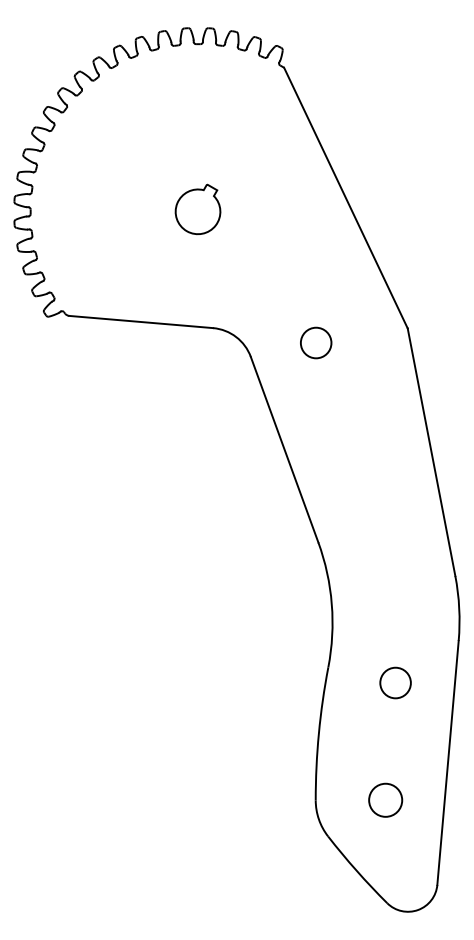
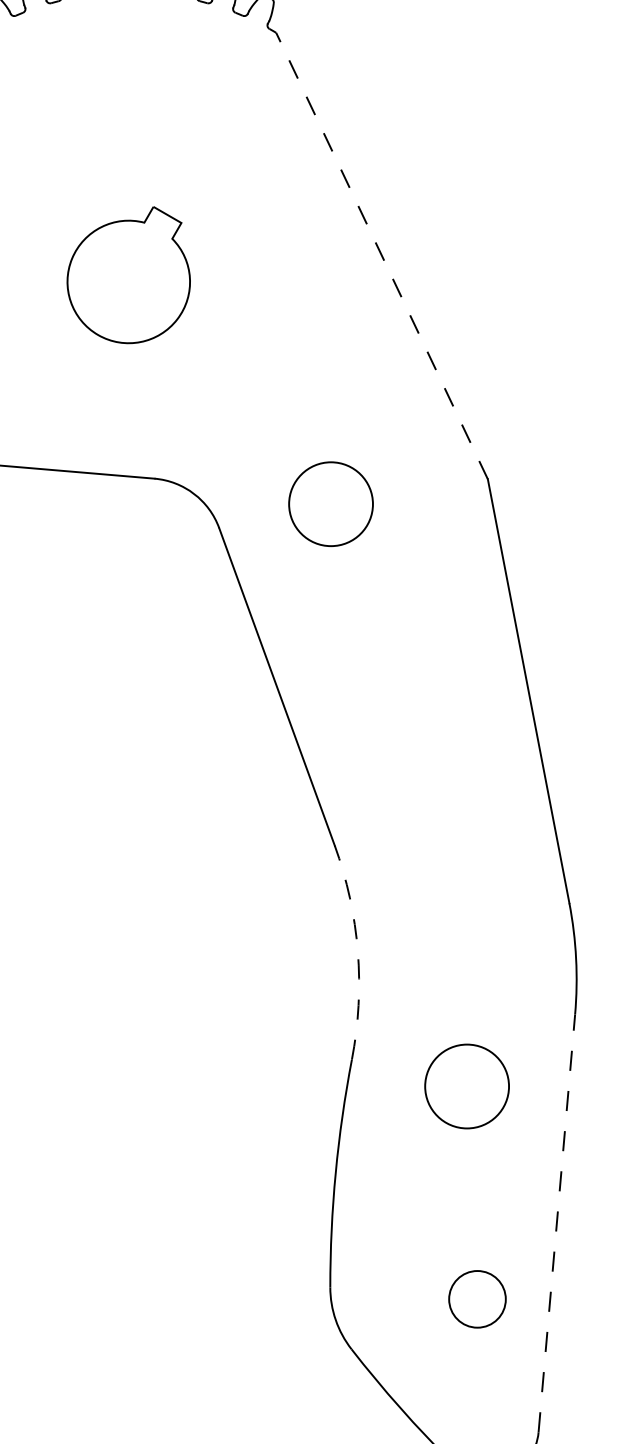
line: (345, 197) -> (381, 254), solid -> dashed
part: (197, 209) -> (127, 275), size x1.6
circle: (315, 342) -> (329, 503), size x1.6
arc: (331, 604) -> (357, 952), solid -> dashed
circle: (395, 682) -> (466, 1085), size x1.6
line: (448, 762) -> (557, 1222), solid -> dashed
circle: (385, 799) -> (477, 1297), moved

